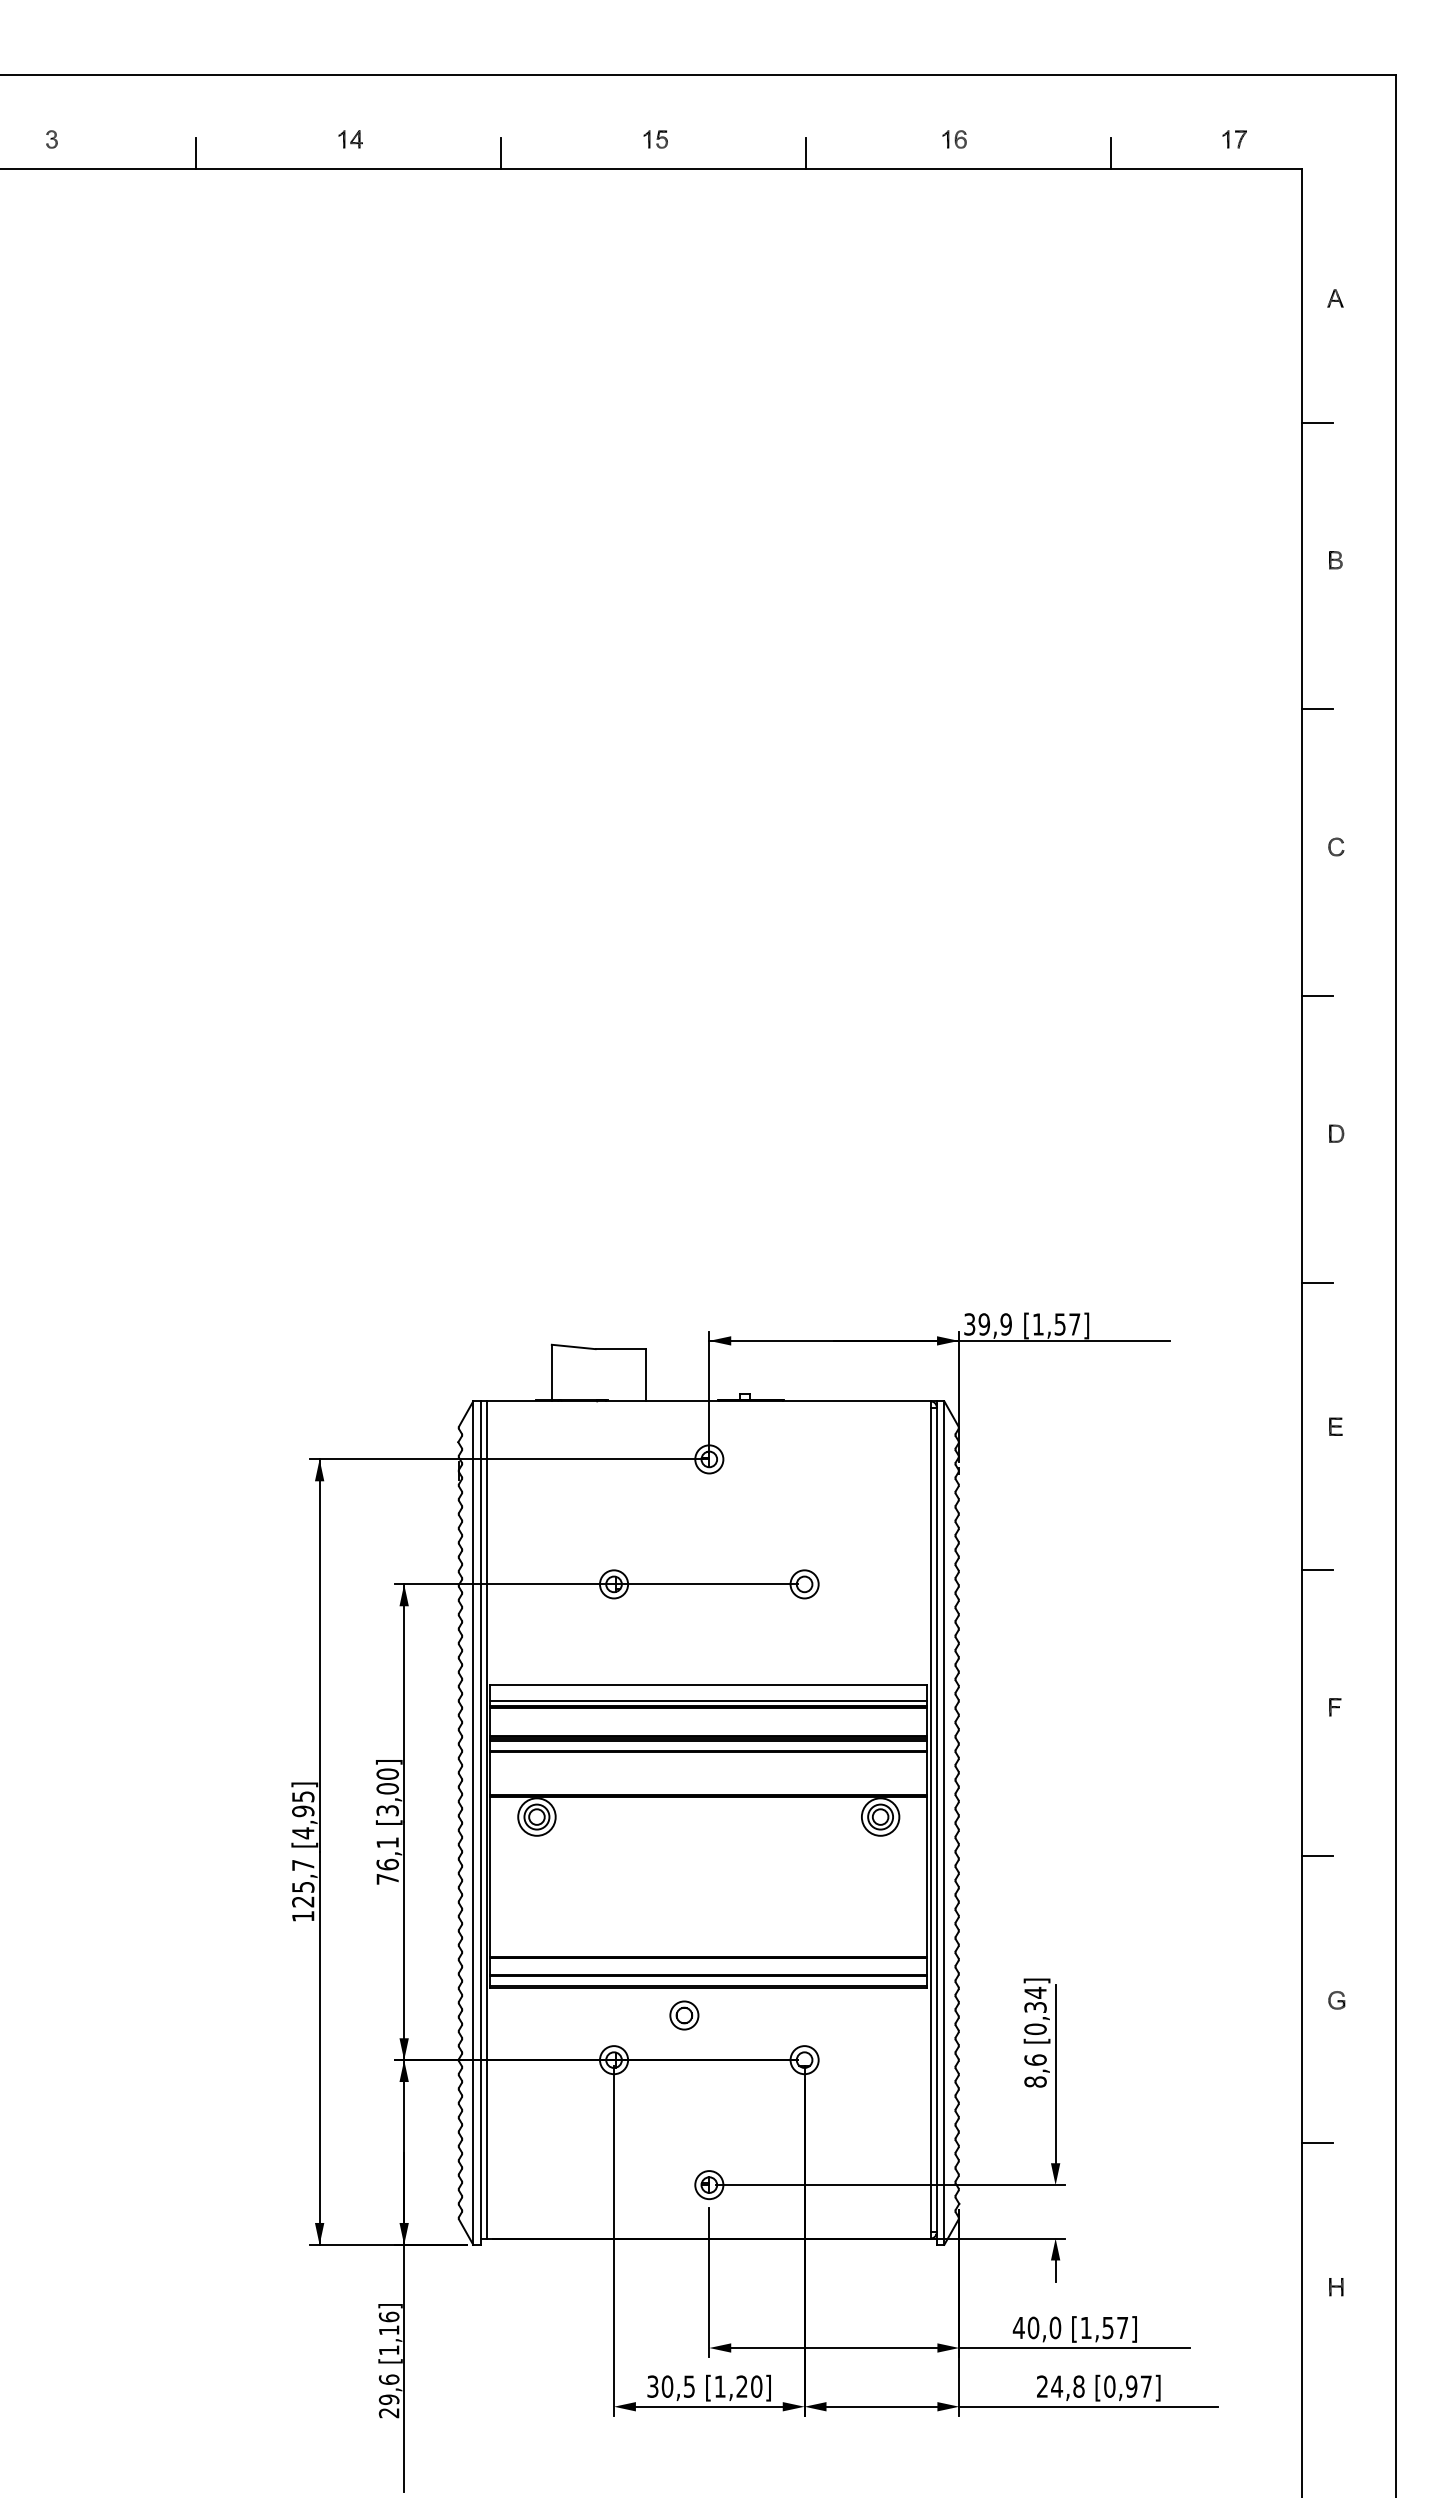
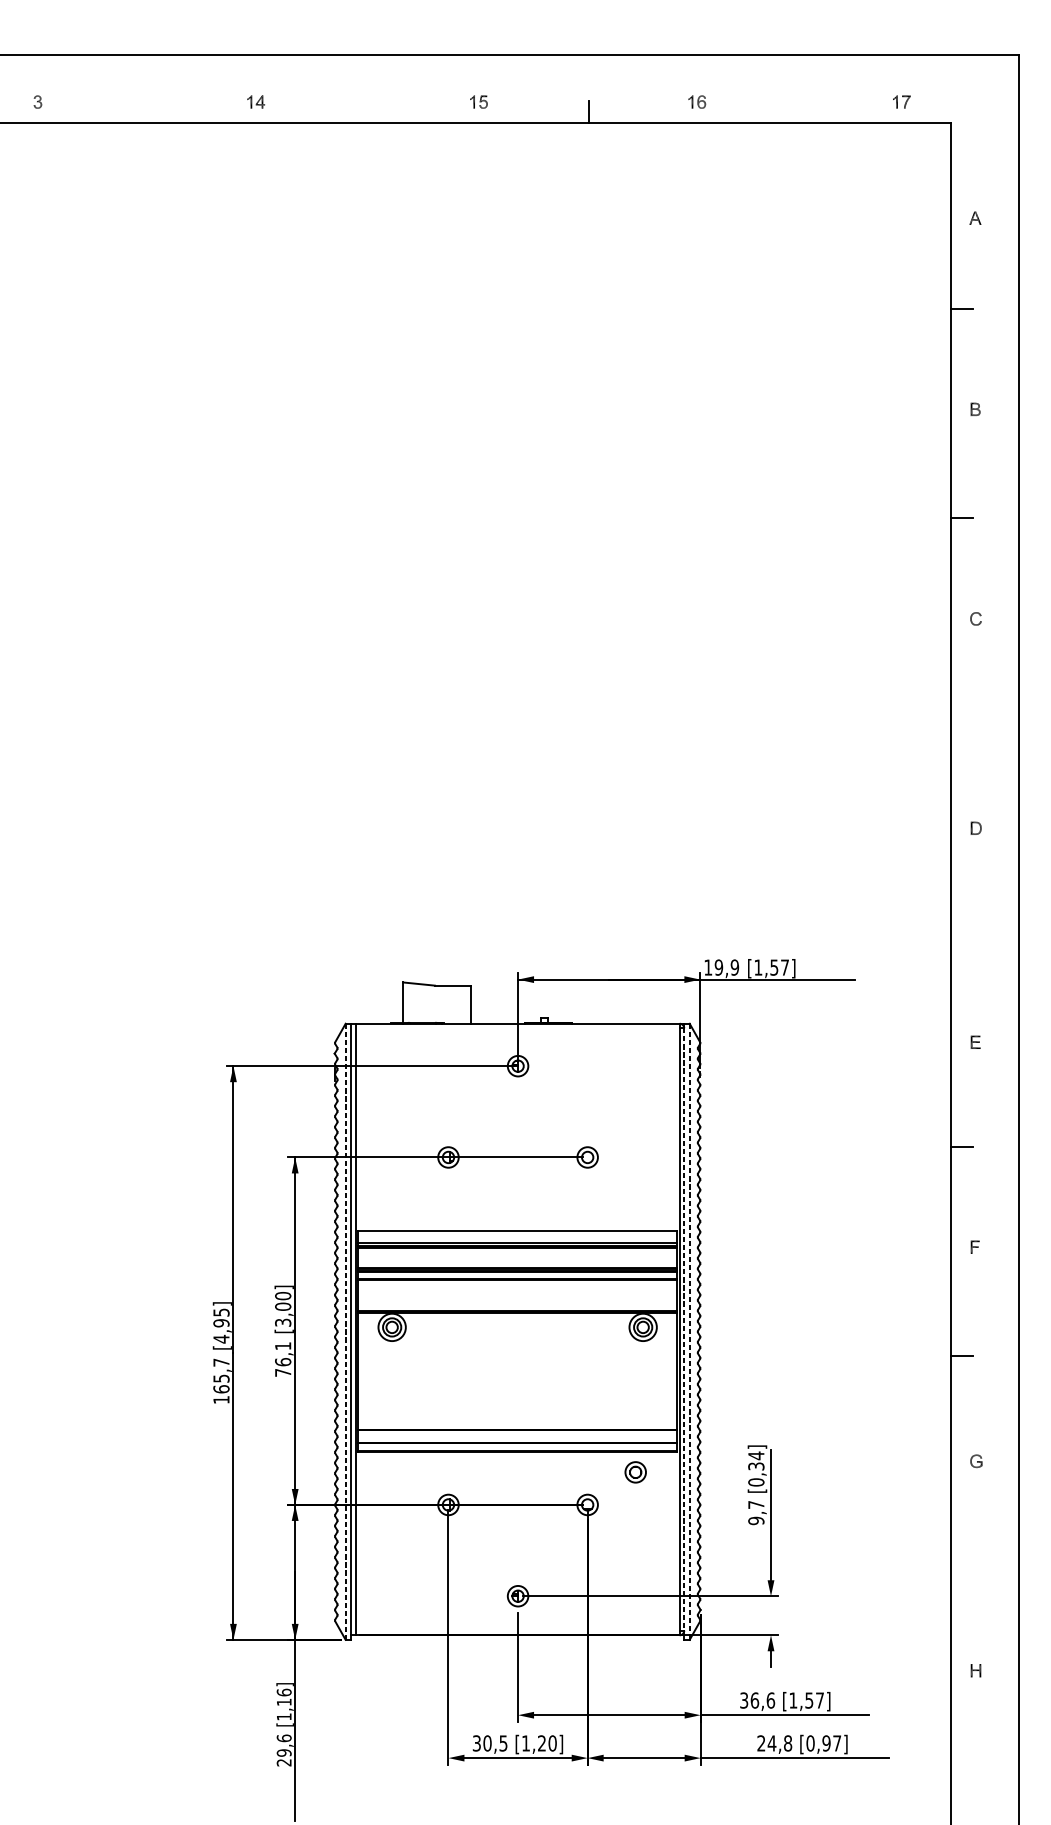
line: (195, 153) -> (142, 112), removed
line: (500, 153) -> (365, 112), removed
line: (1110, 153) -> (811, 112), removed
line: (1317, 996) -> (962, 728), removed
line: (1317, 1282) -> (962, 936), removed
text: (969, 1324) -> (708, 967), 39,9 -> 19,9
line: (936, 1820) -> (683, 1329), solid -> dashed
line: (473, 1823) -> (345, 1332), solid -> dashed
line: (944, 1823) -> (689, 1332), solid -> dashed
text: (303, 1901) -> (221, 1389), 125,7 -> 165,7
part: (684, 2015) -> (635, 1472), moved
text: (1035, 2070) -> (756, 1512), 8,6 -> 9,7
line: (1317, 2143) -> (962, 1565), removed
text: (1036, 2327) -> (757, 1700), 40,0 -> 36,6

